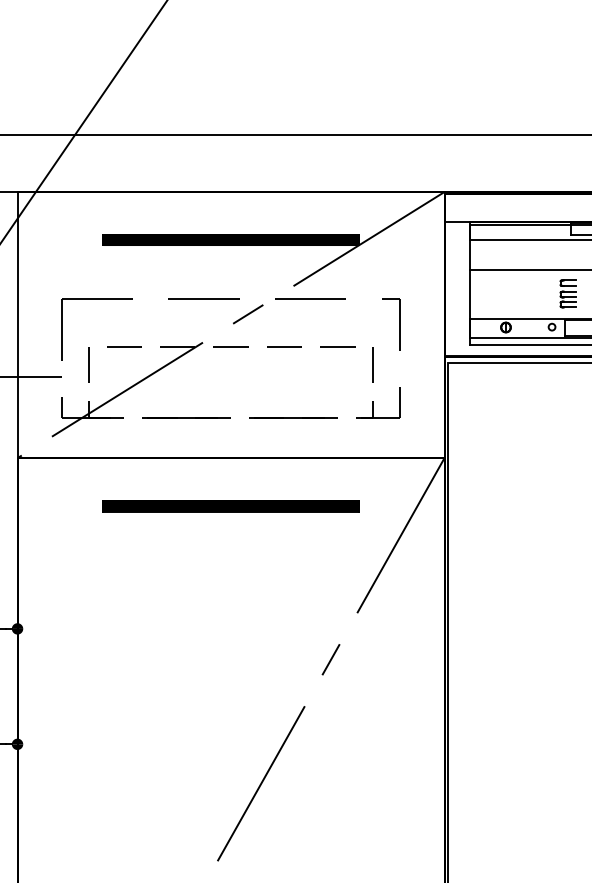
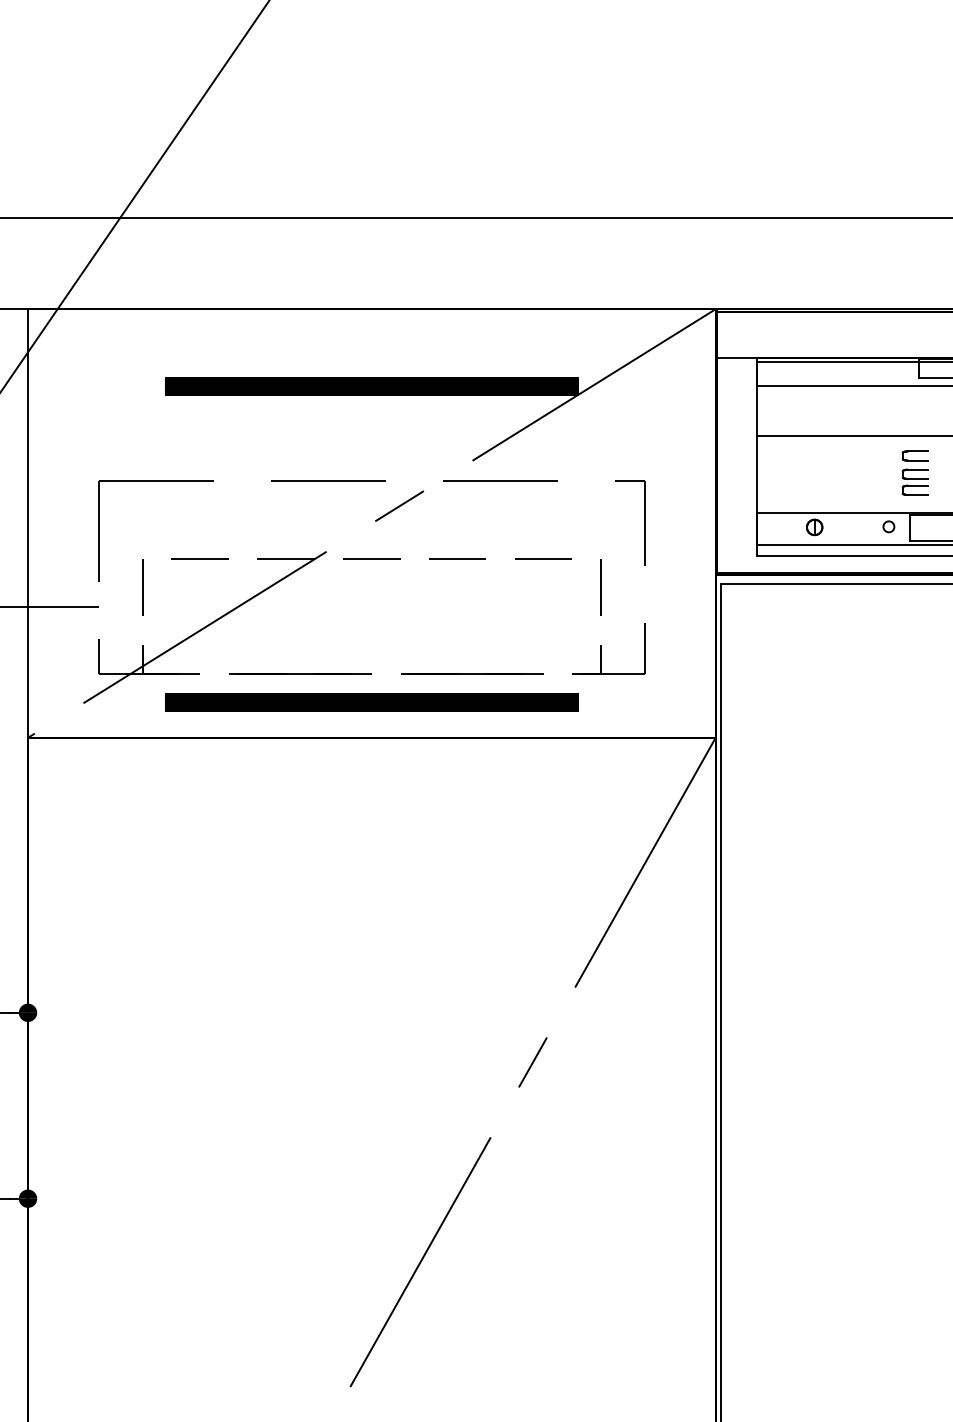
part: (230, 506) -> (371, 702), moved

